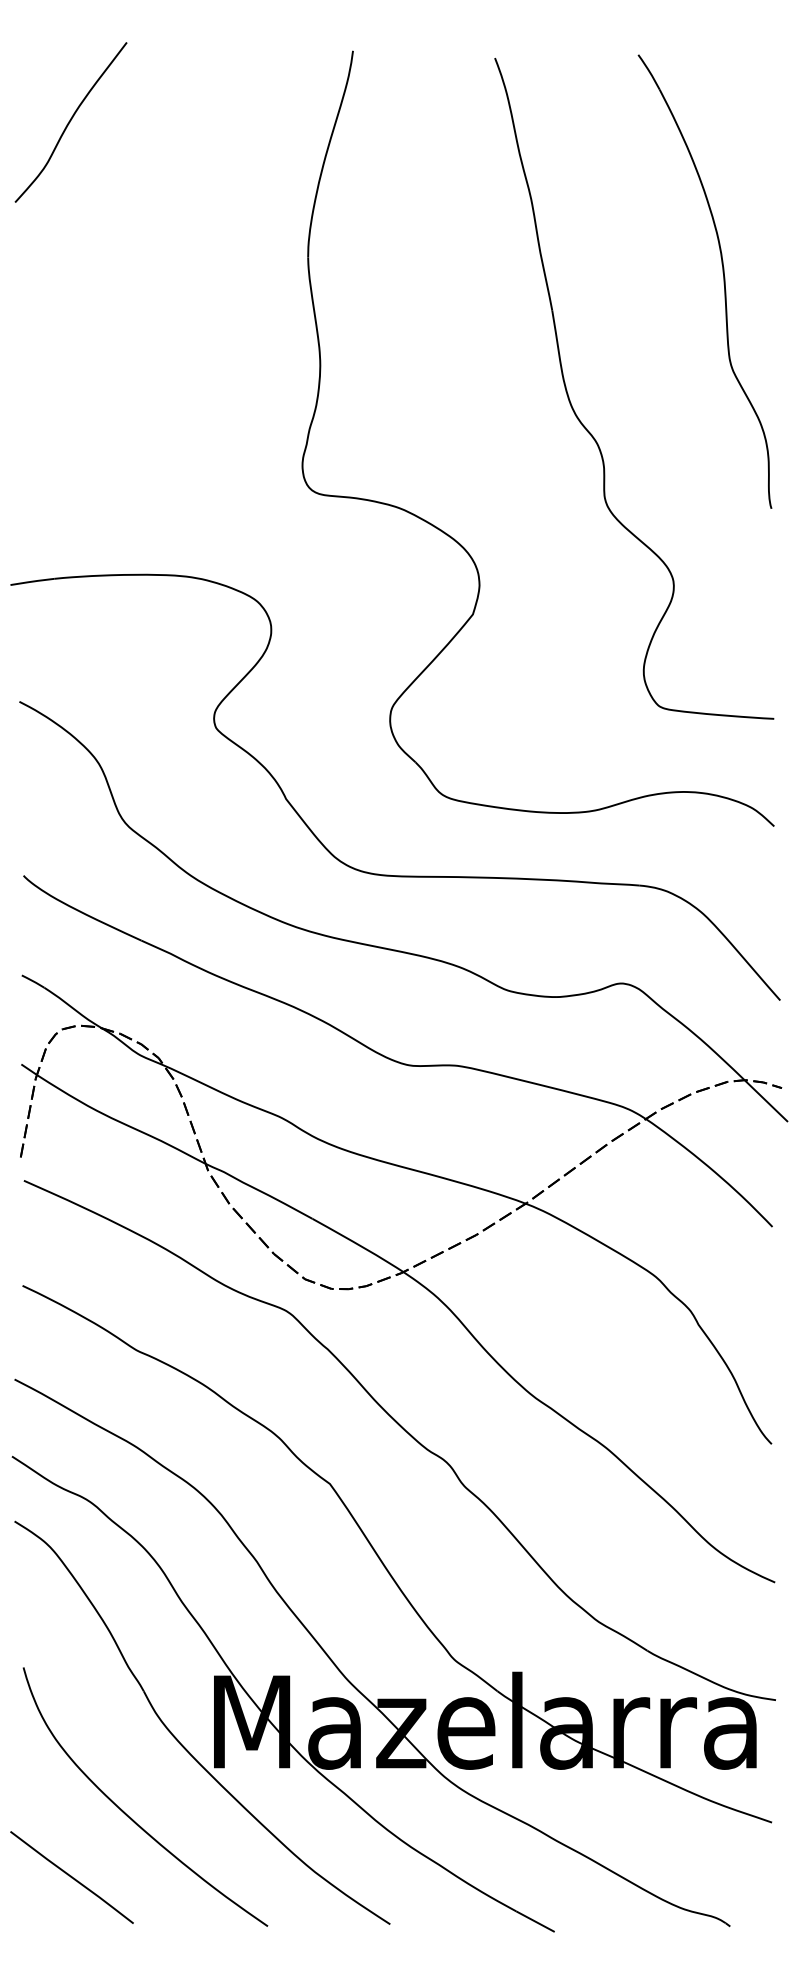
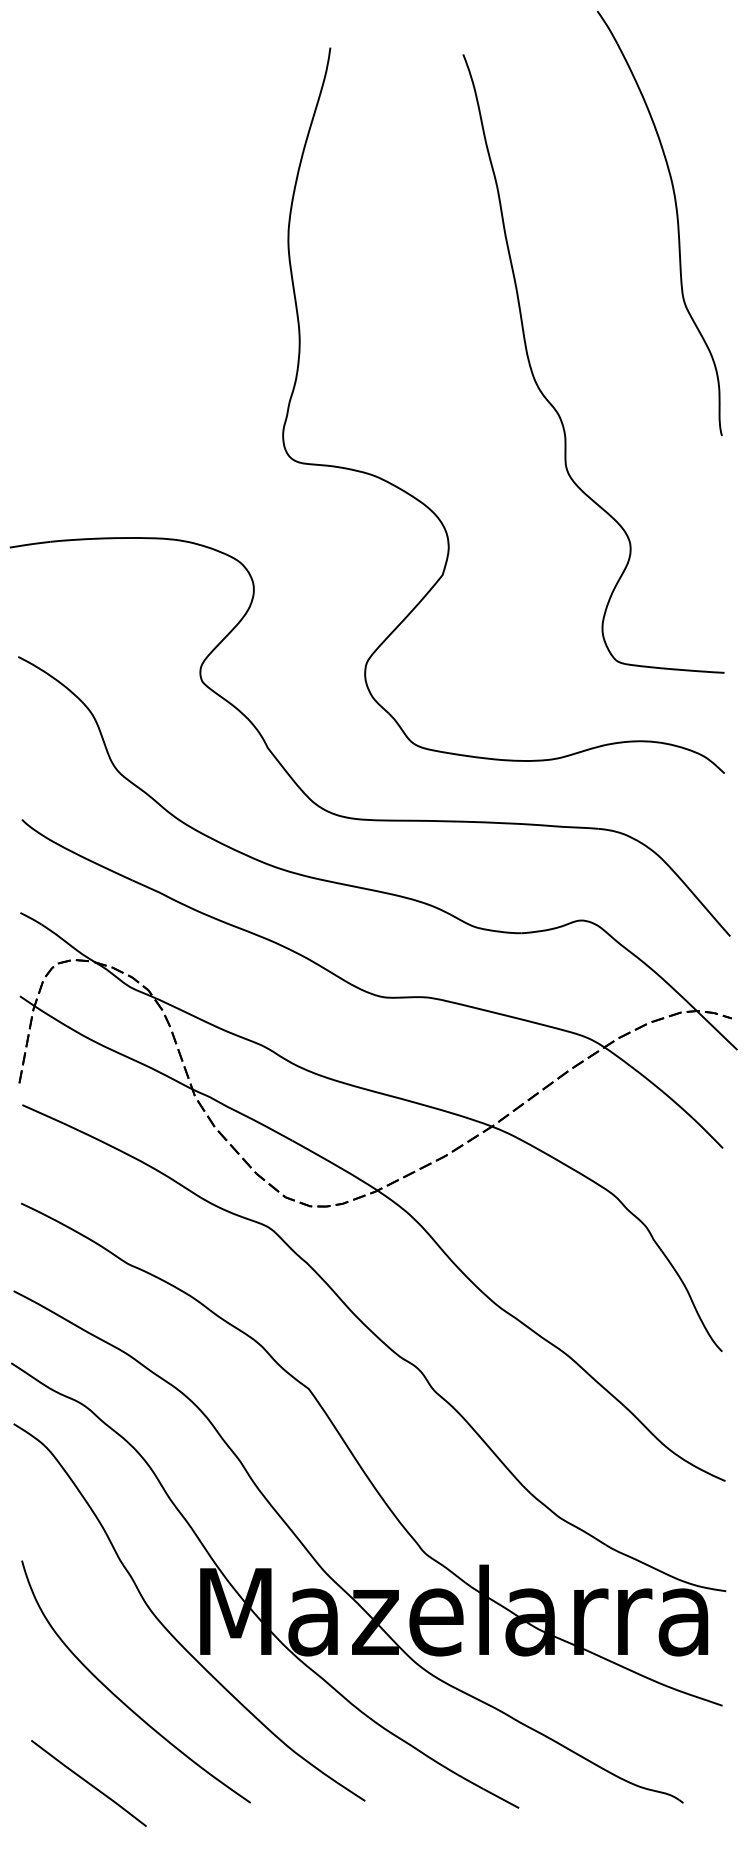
curve: (70, 122) -> (65, 114), removed
part: (723, 281) -> (677, 223), moved
line: (71, 1877) -> (88, 1783), moved

